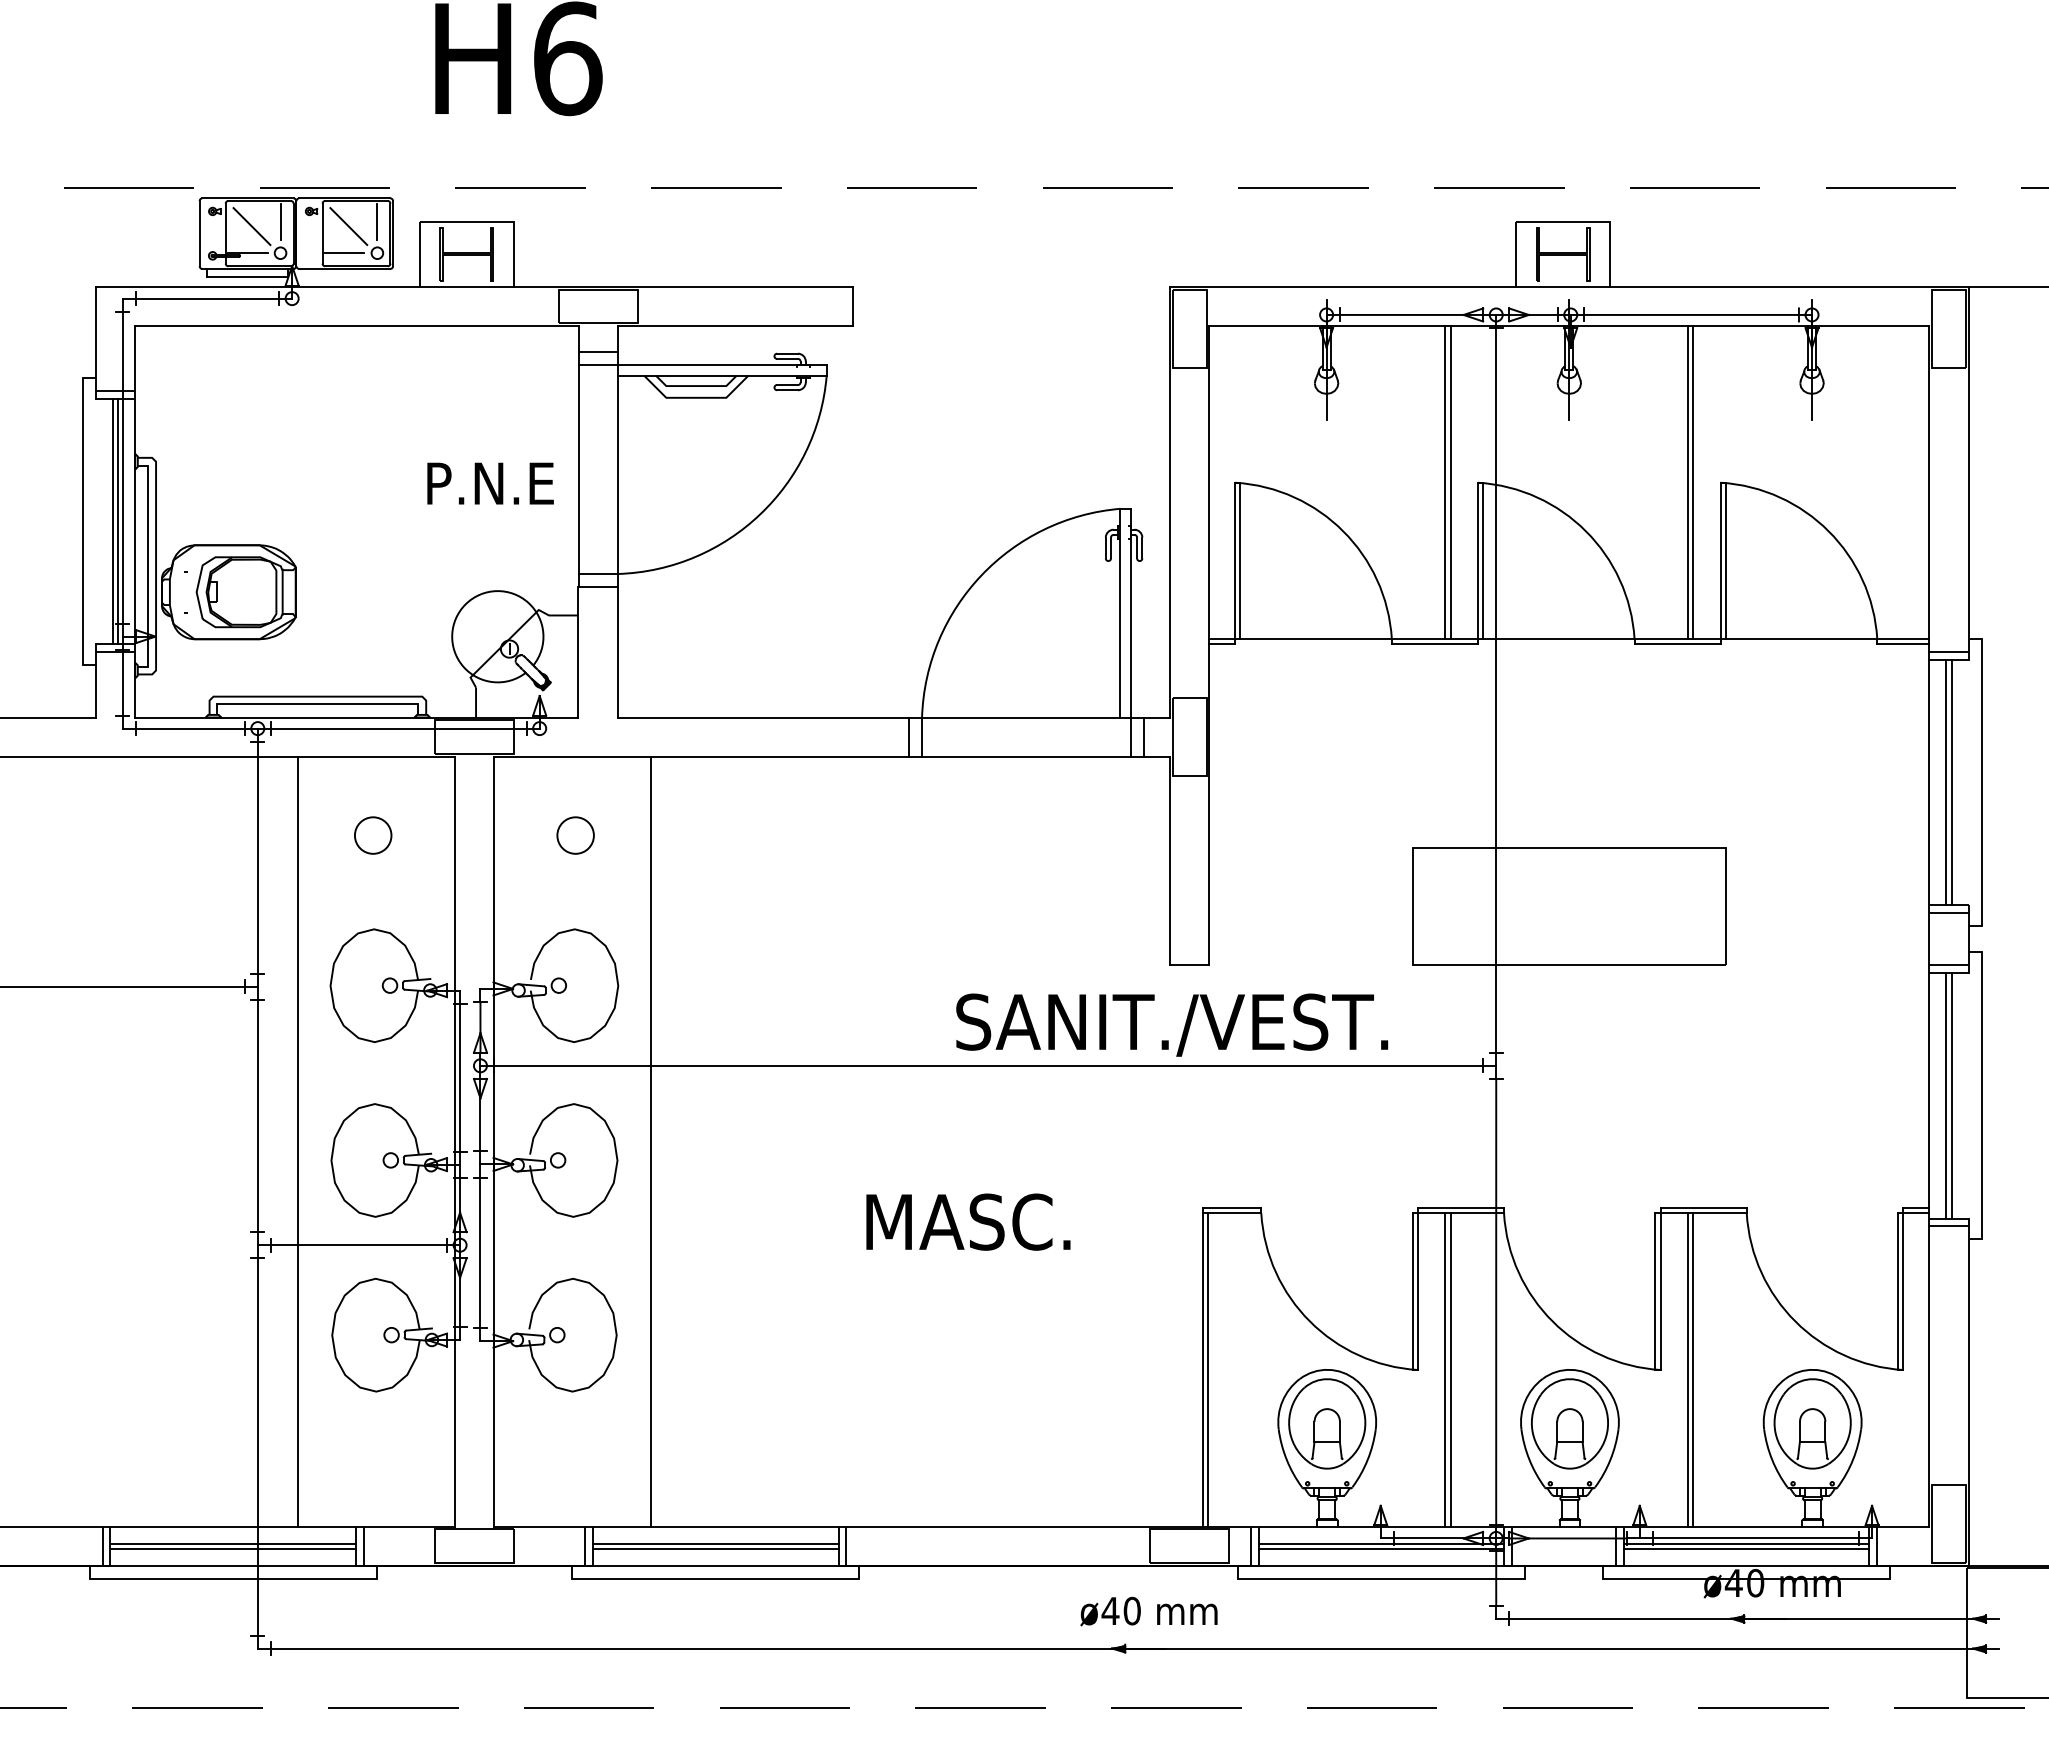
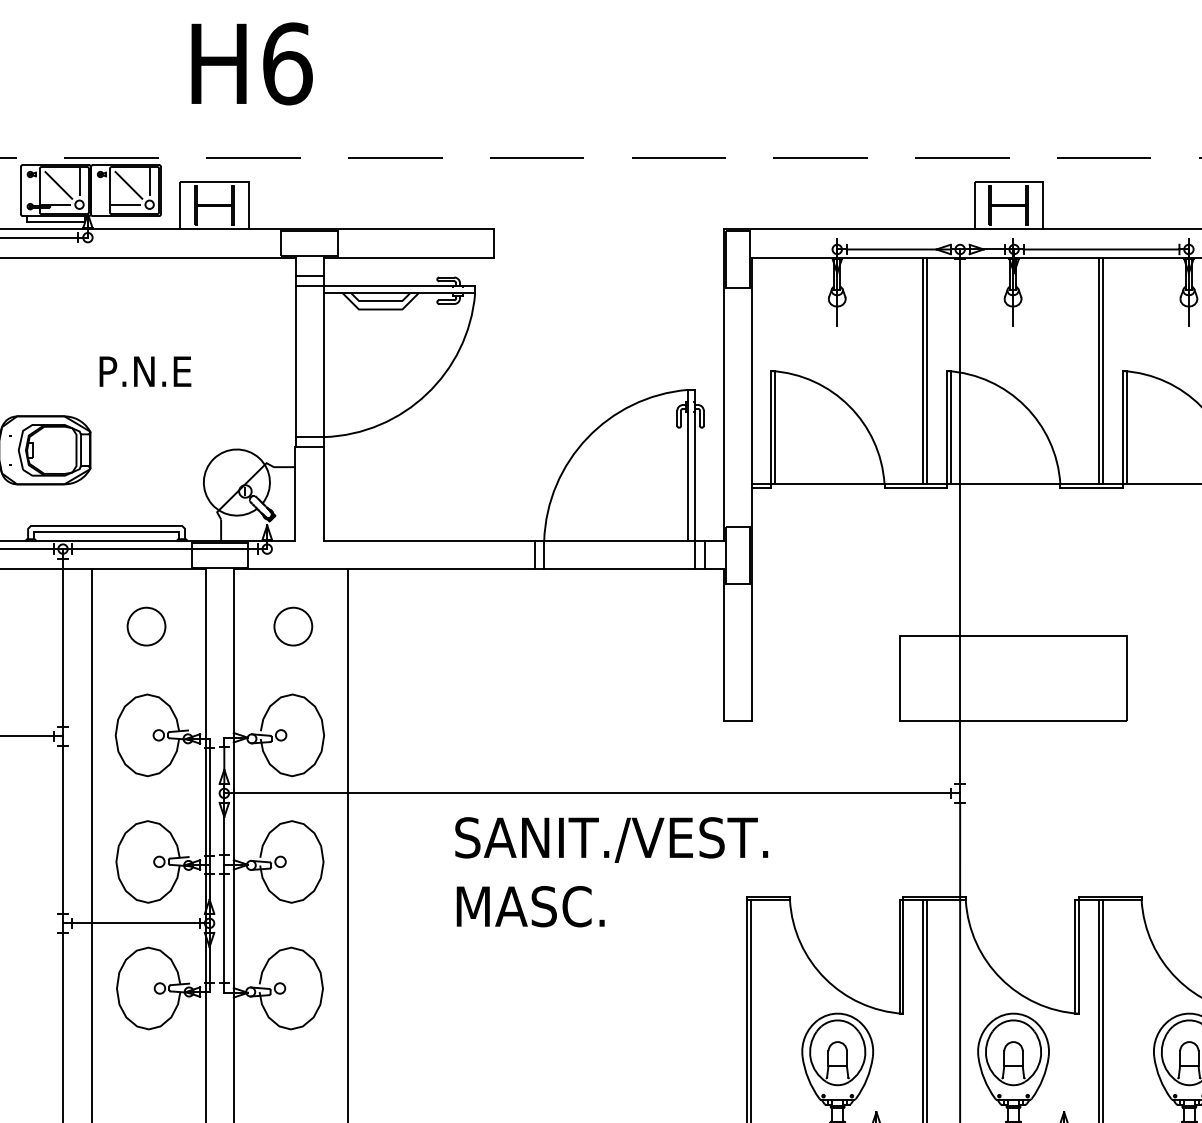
text: (490, 483) -> (145, 371), moved
circle: (373, 835) -> (146, 626), size x1.43
circle: (575, 835) -> (293, 626), size x1.43
text: (1172, 1024) -> (611, 839), moved
text: (968, 1221) -> (530, 906), moved

